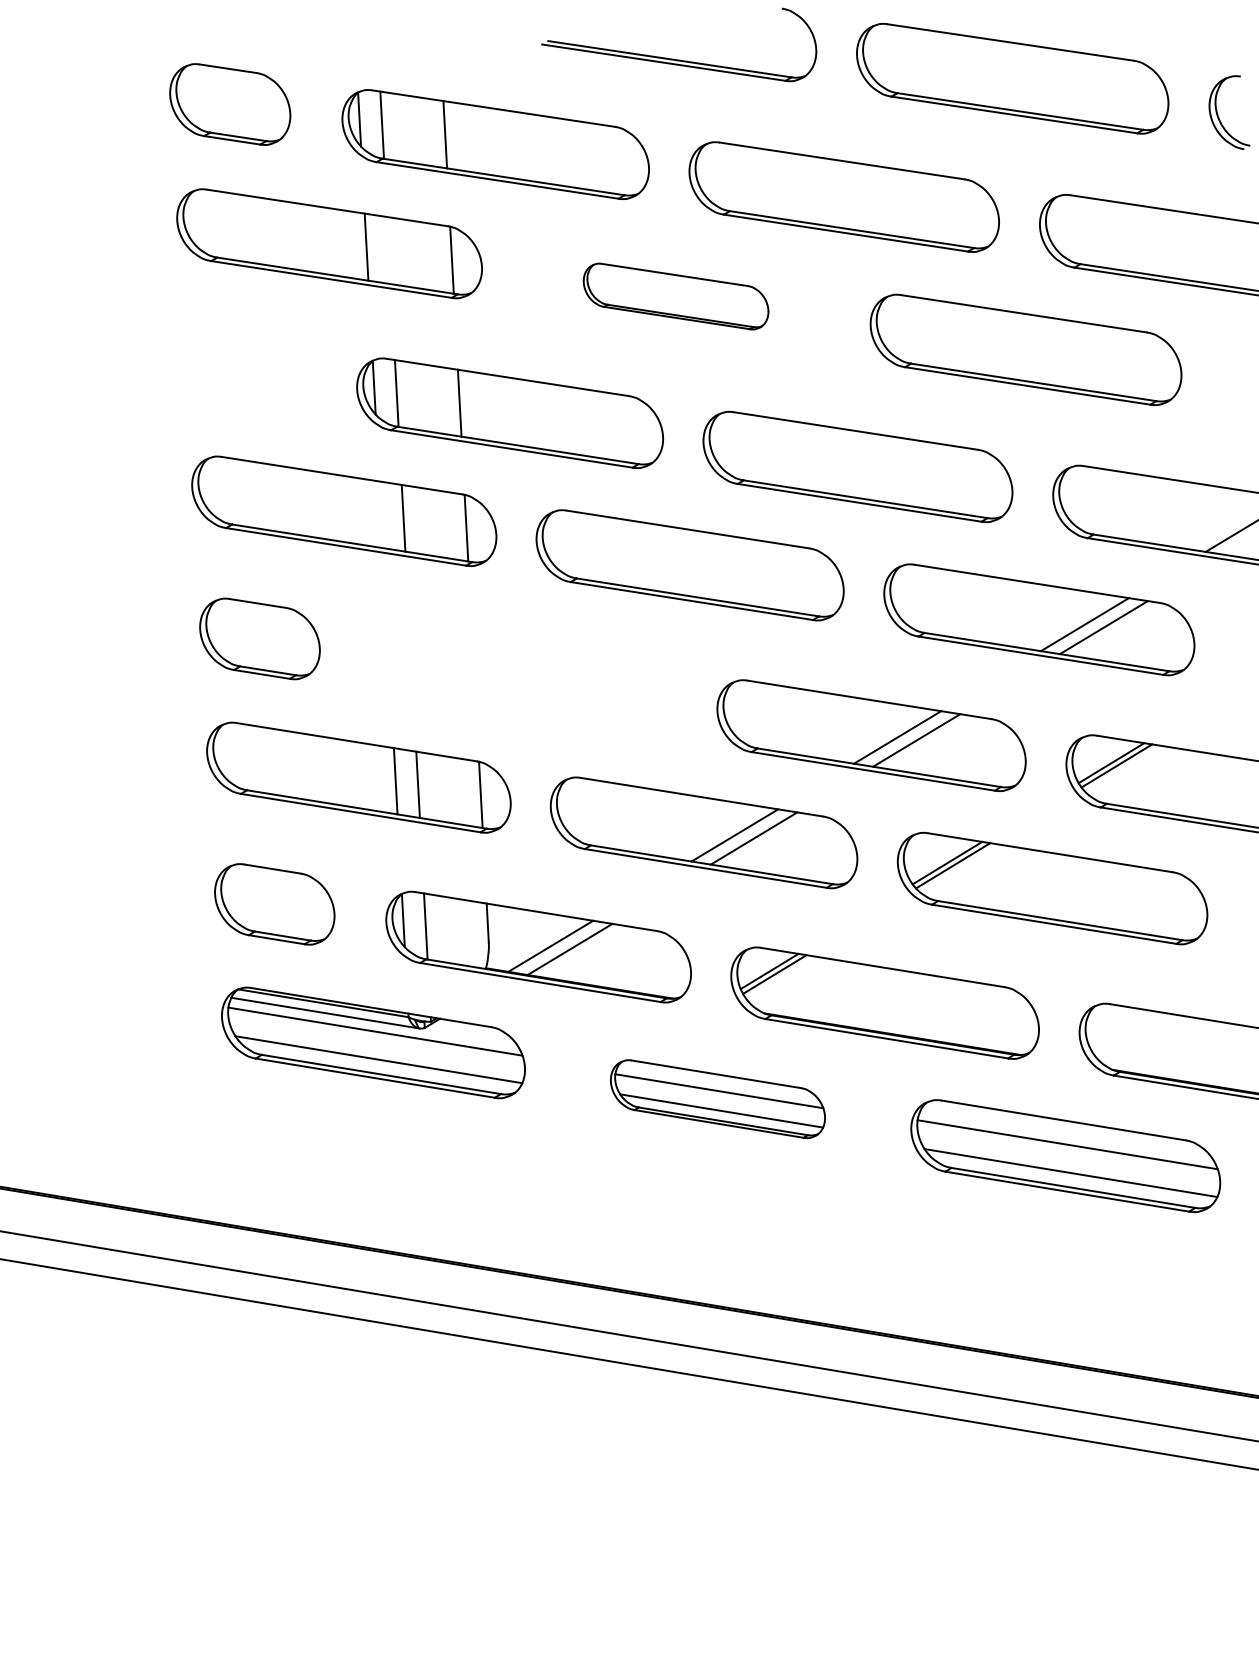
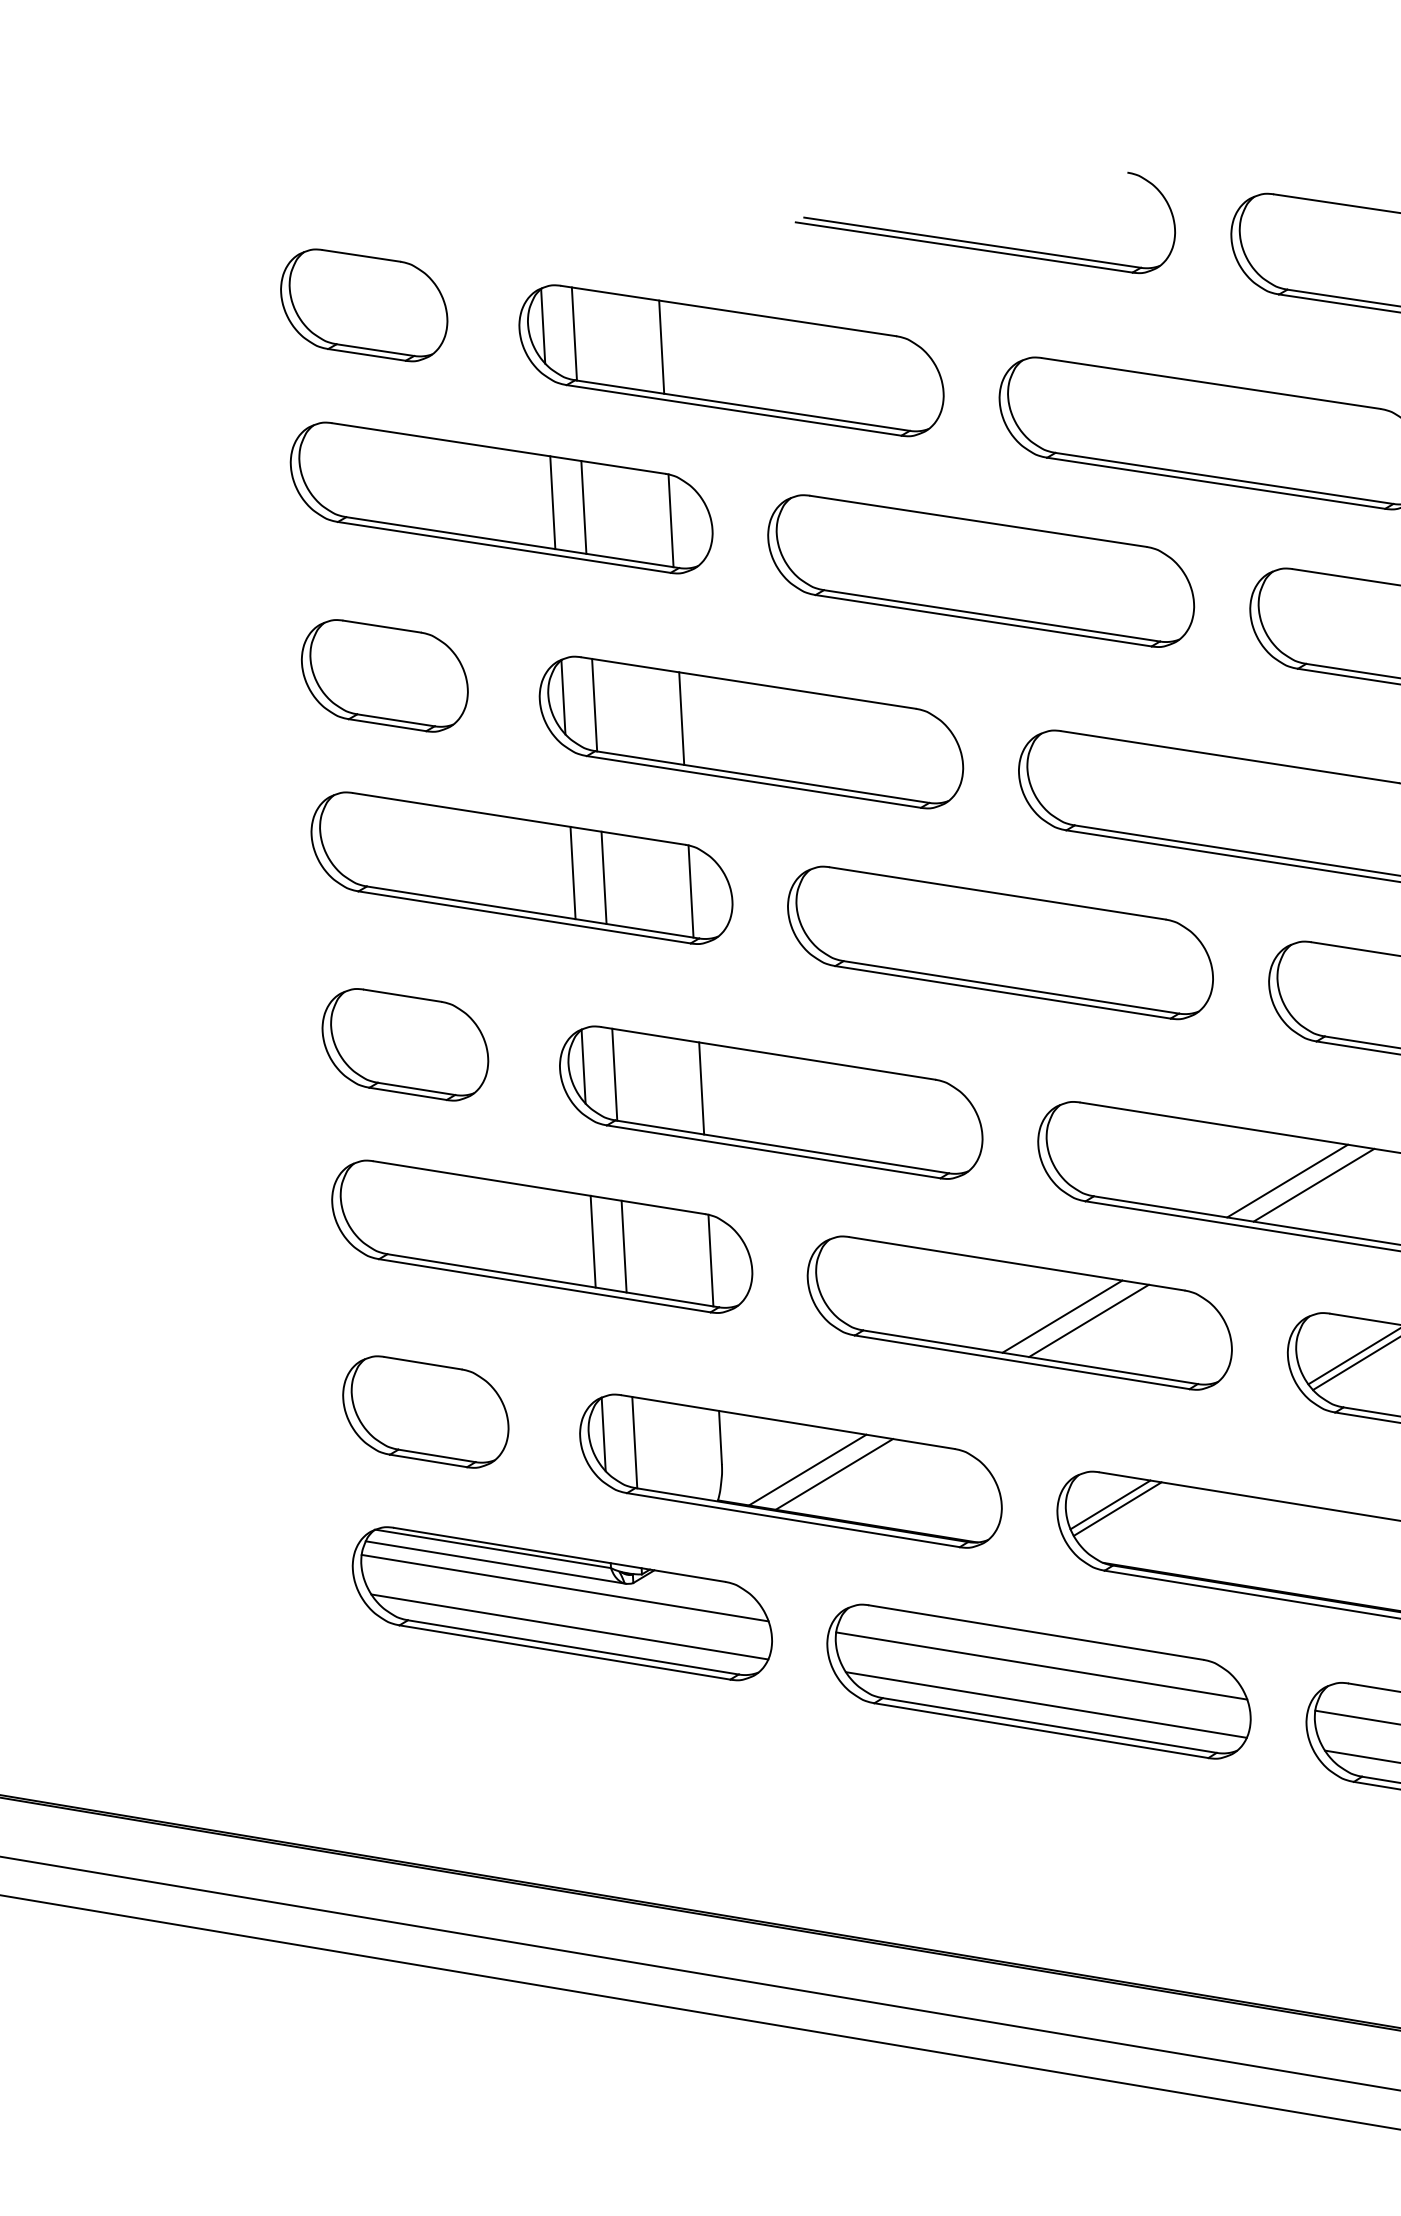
line: (388, 250) -> (583, 507), added
part: (675, 296) -> (980, 570), size x1.67
part: (245, 372) -> (385, 676), added
line: (381, 514) -> (573, 872), added
part: (524, 680) -> (771, 1102), added
part: (717, 1098) -> (1038, 1680), size x1.43

